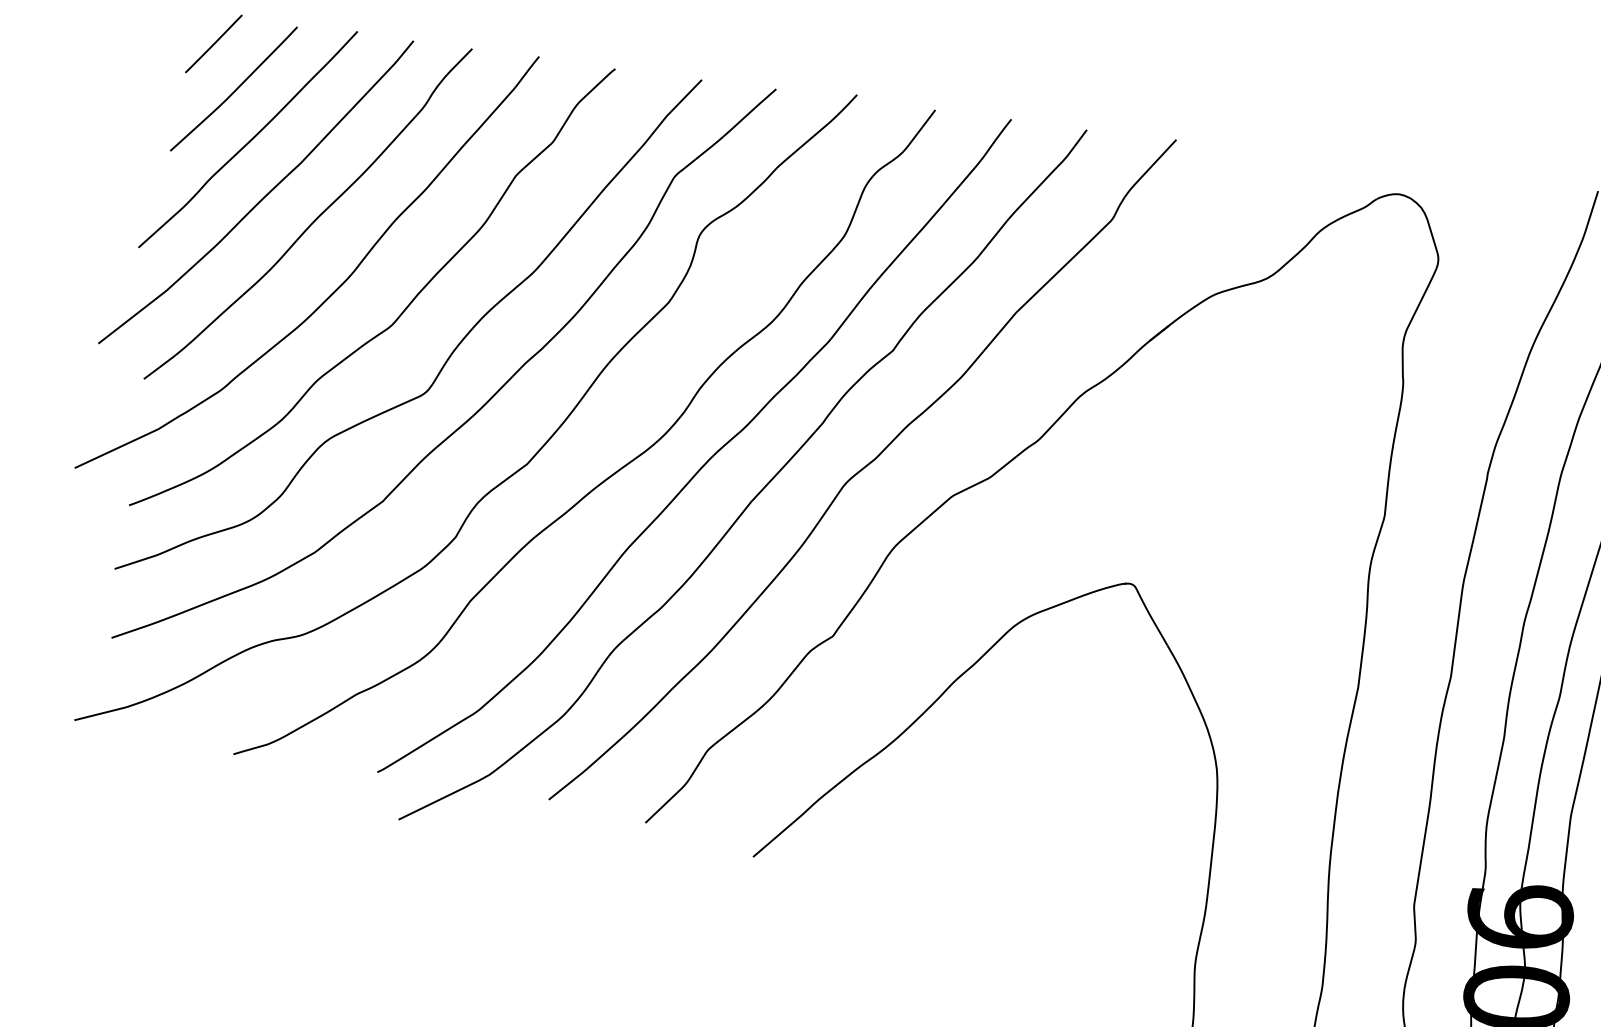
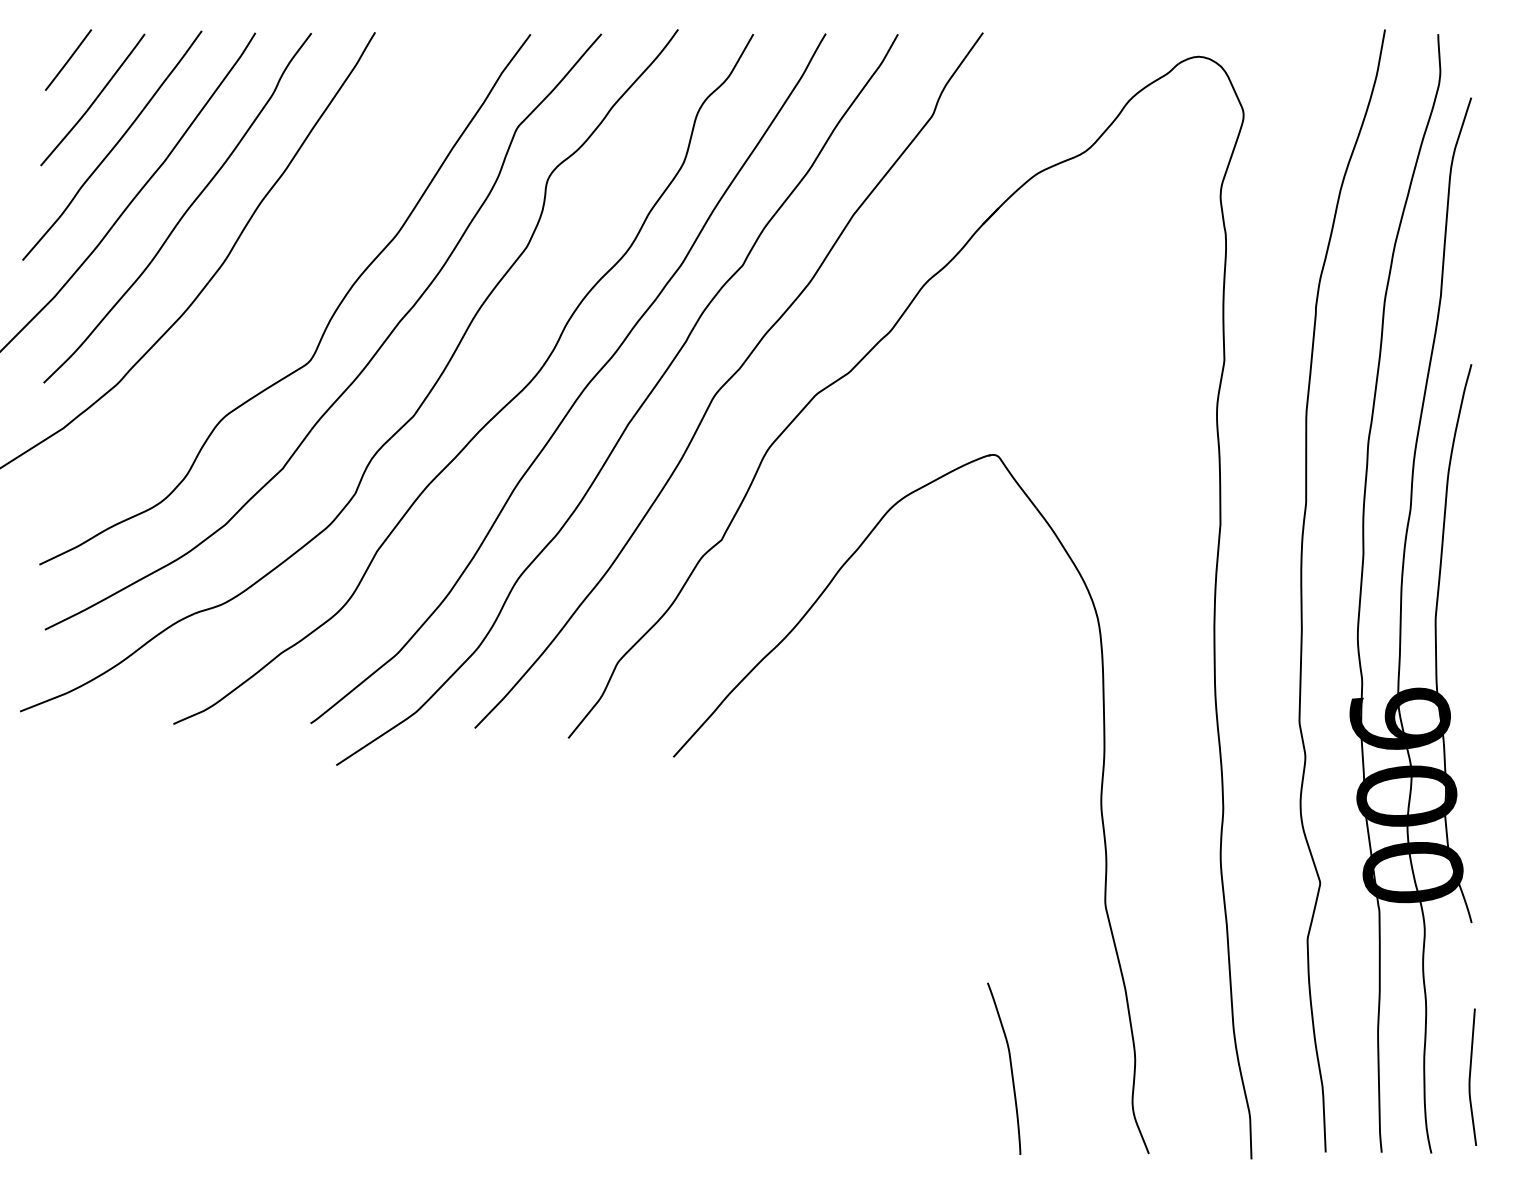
curve: (401, 311) -> (277, 288), removed

